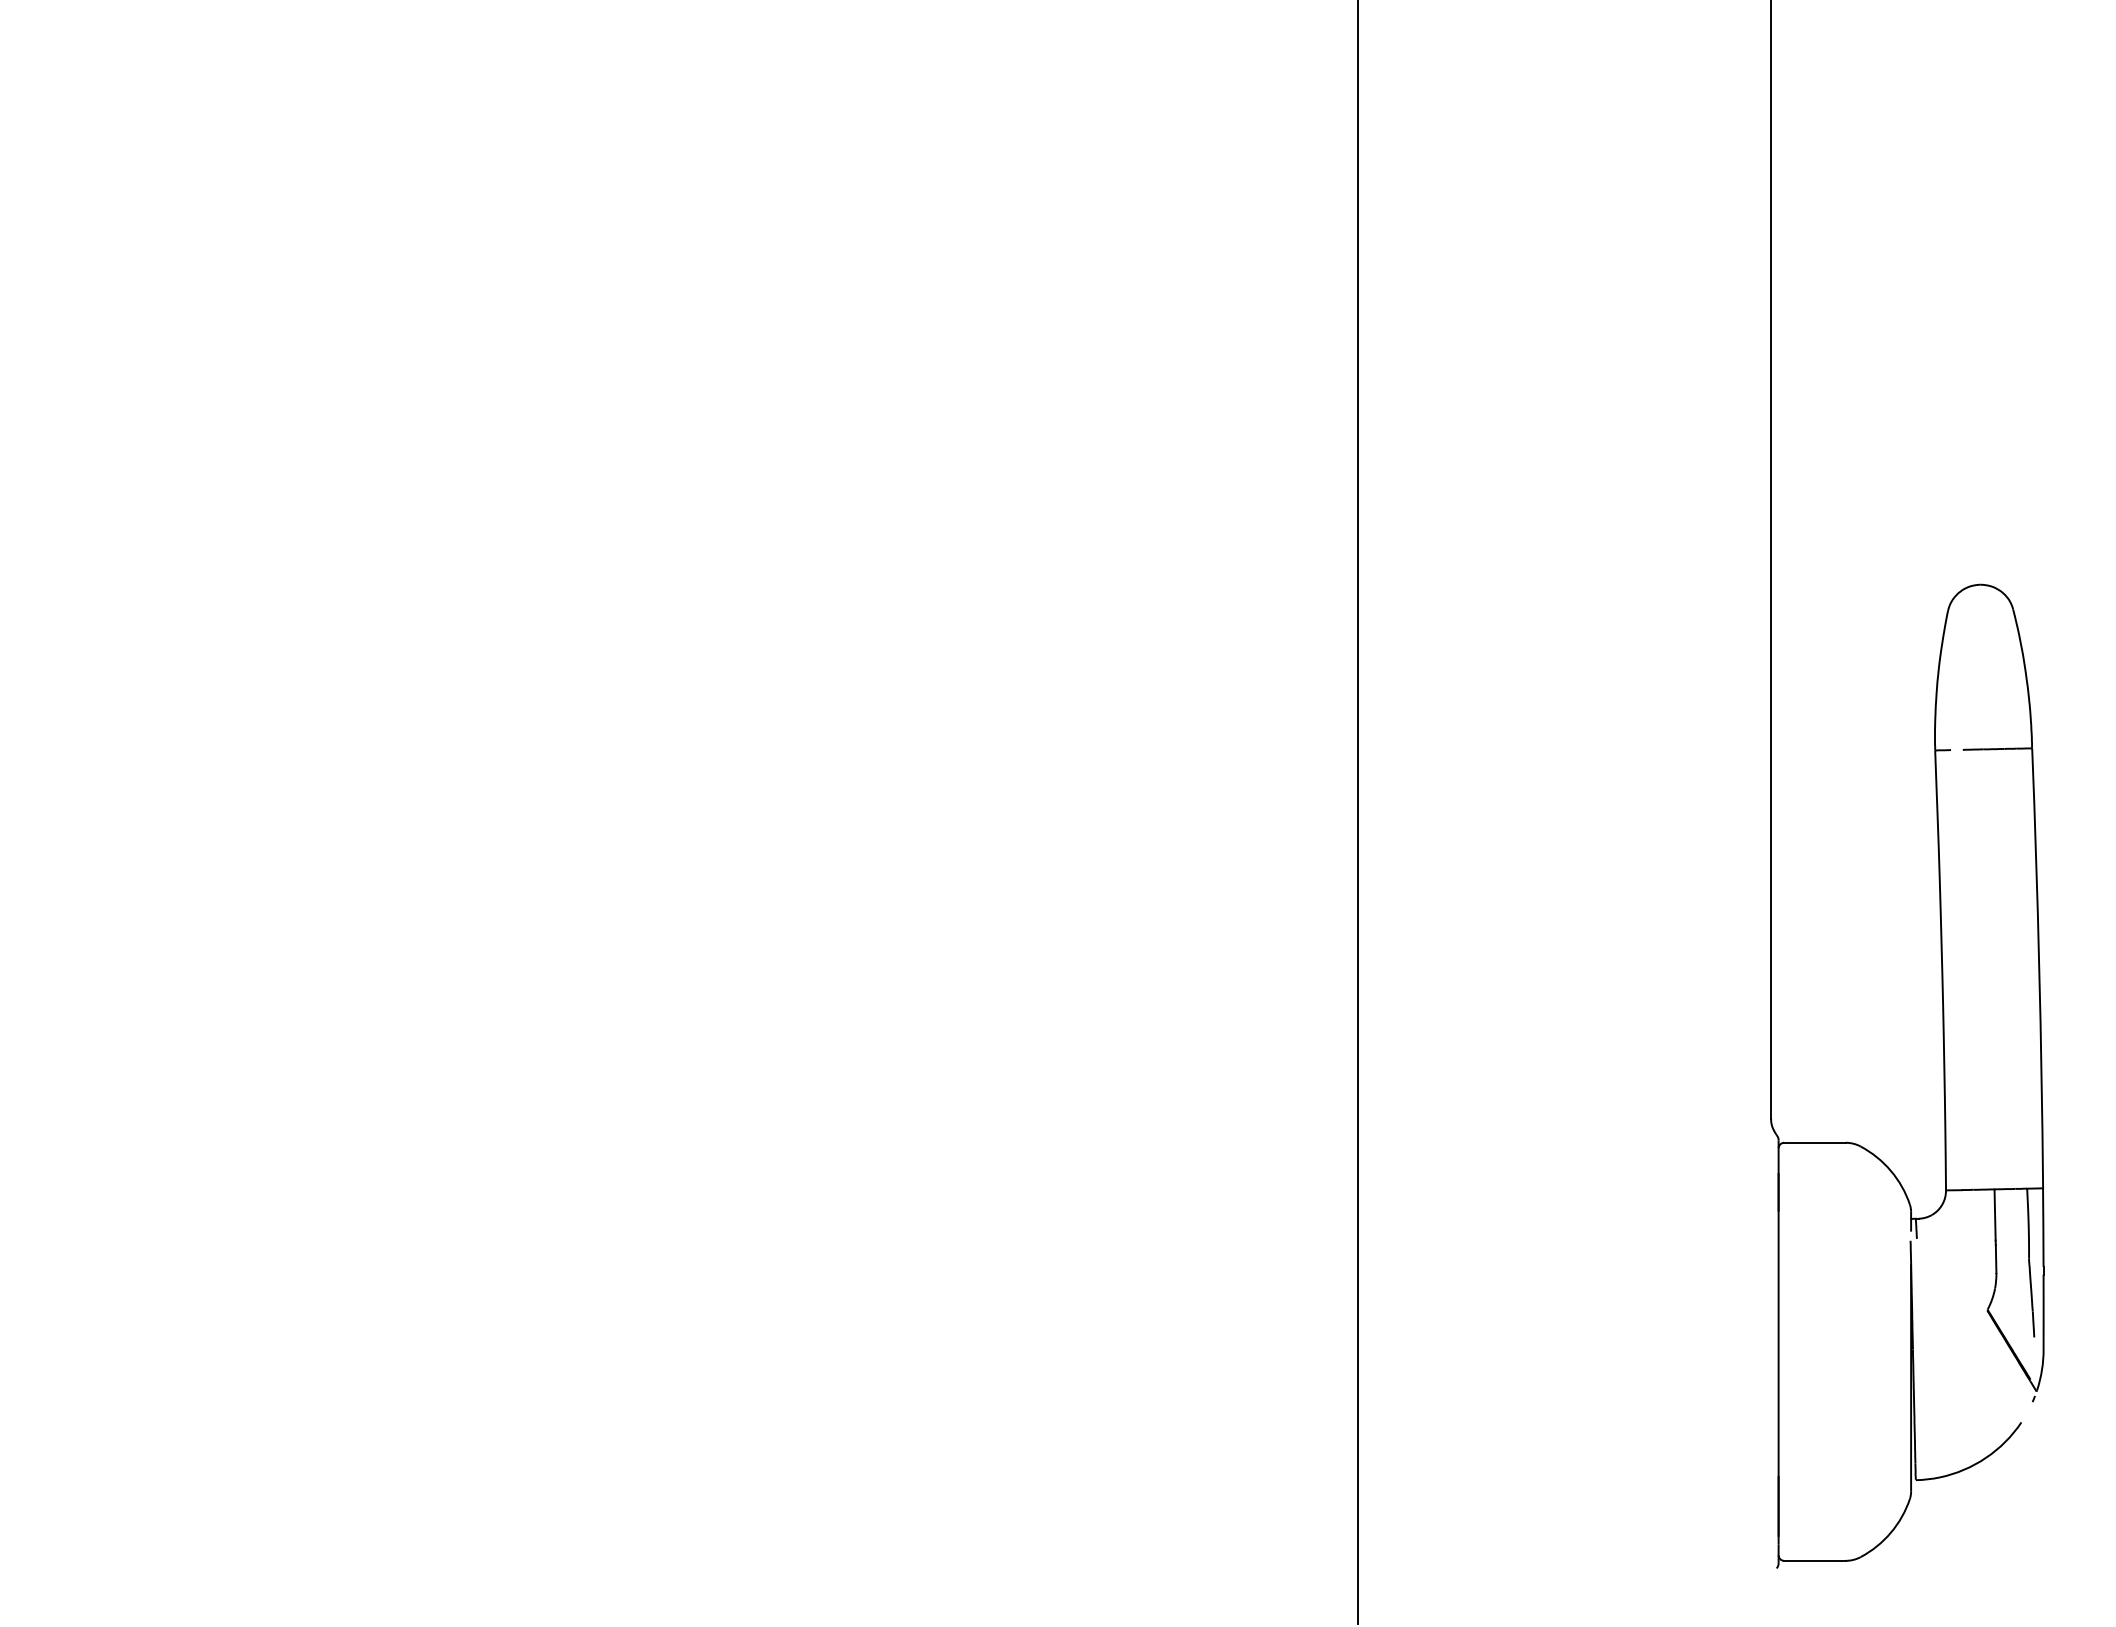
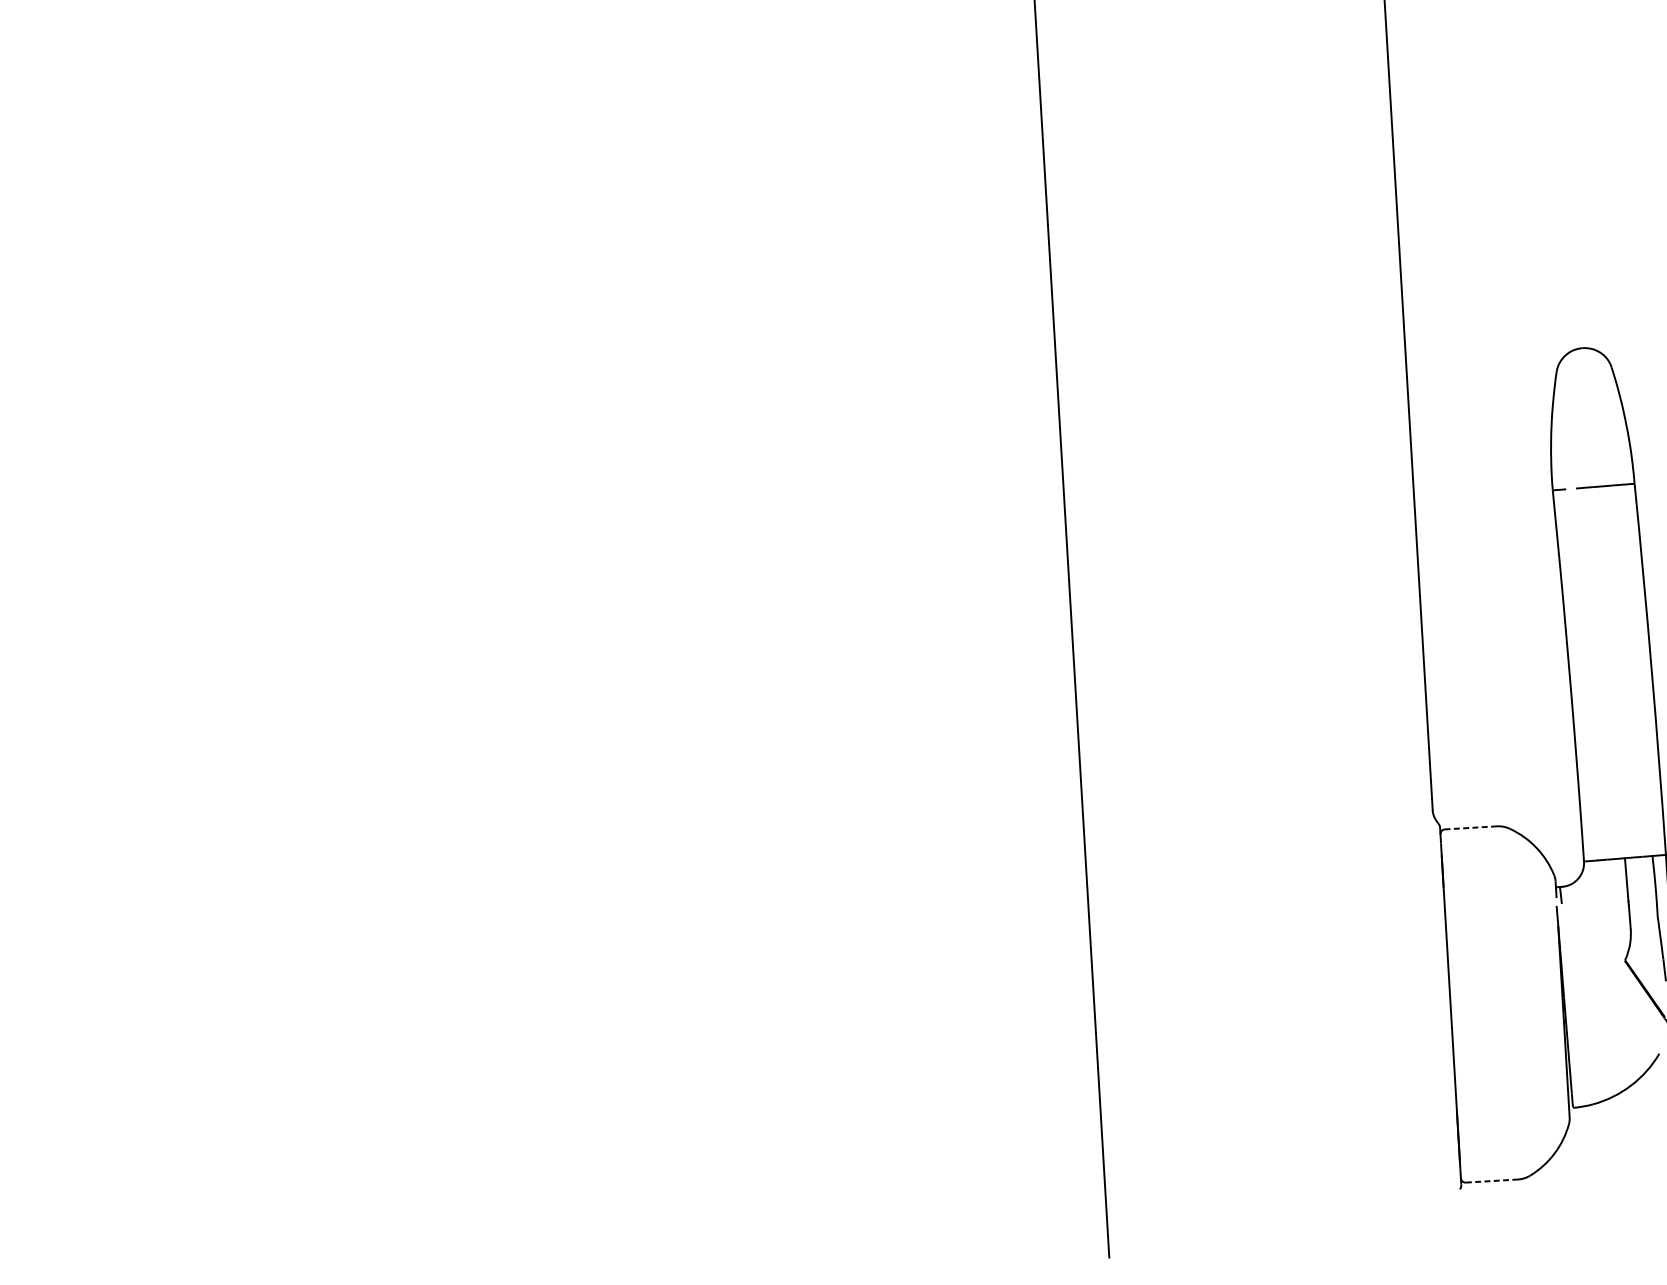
line: (1815, 1142) -> (1471, 827), solid -> dashed
line: (1815, 1560) -> (1492, 1180), solid -> dashed

